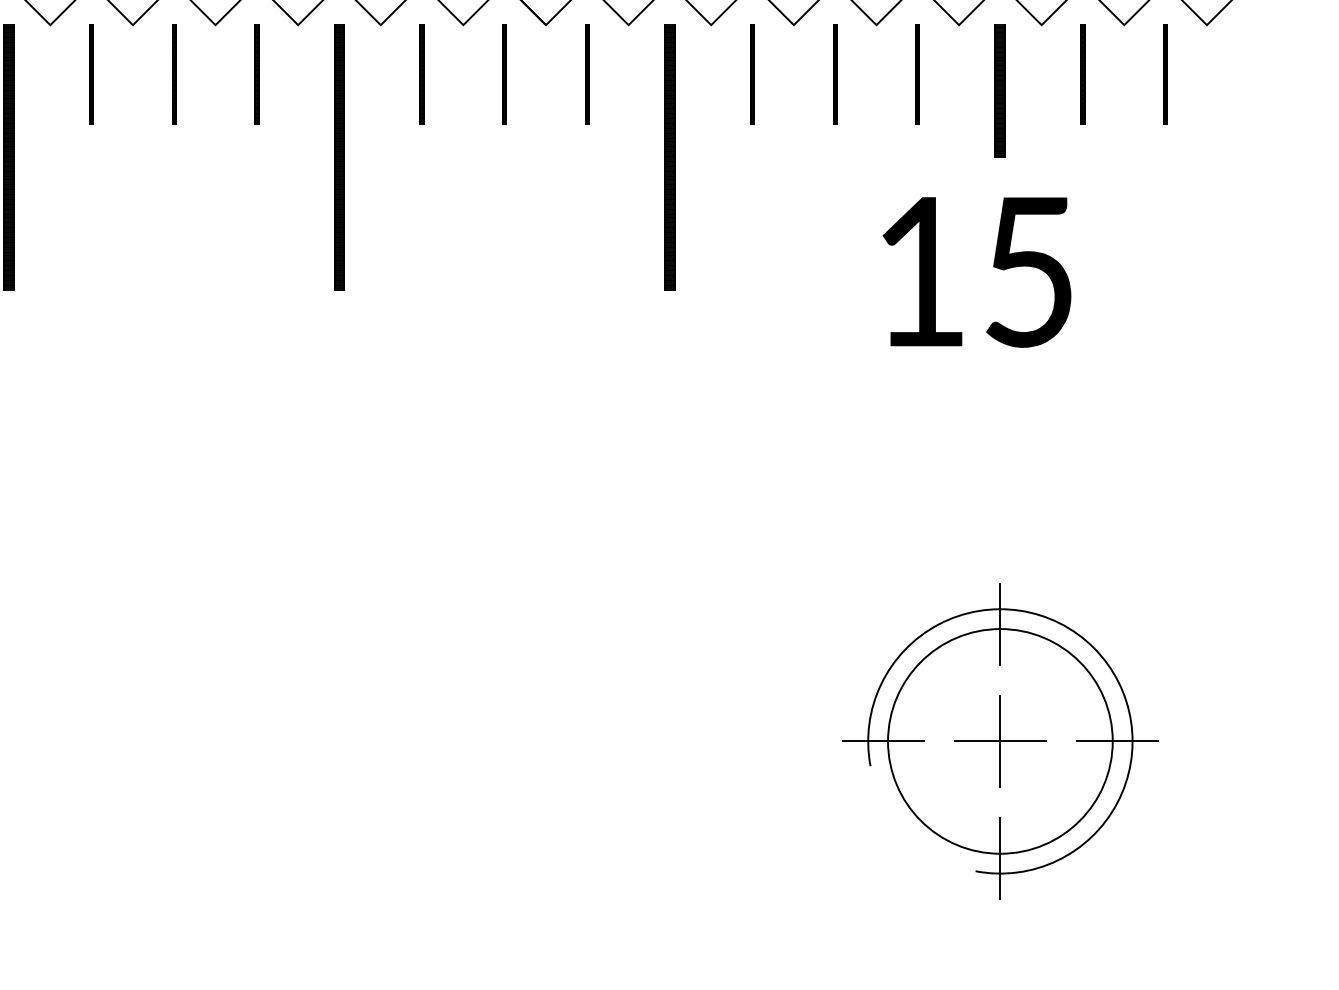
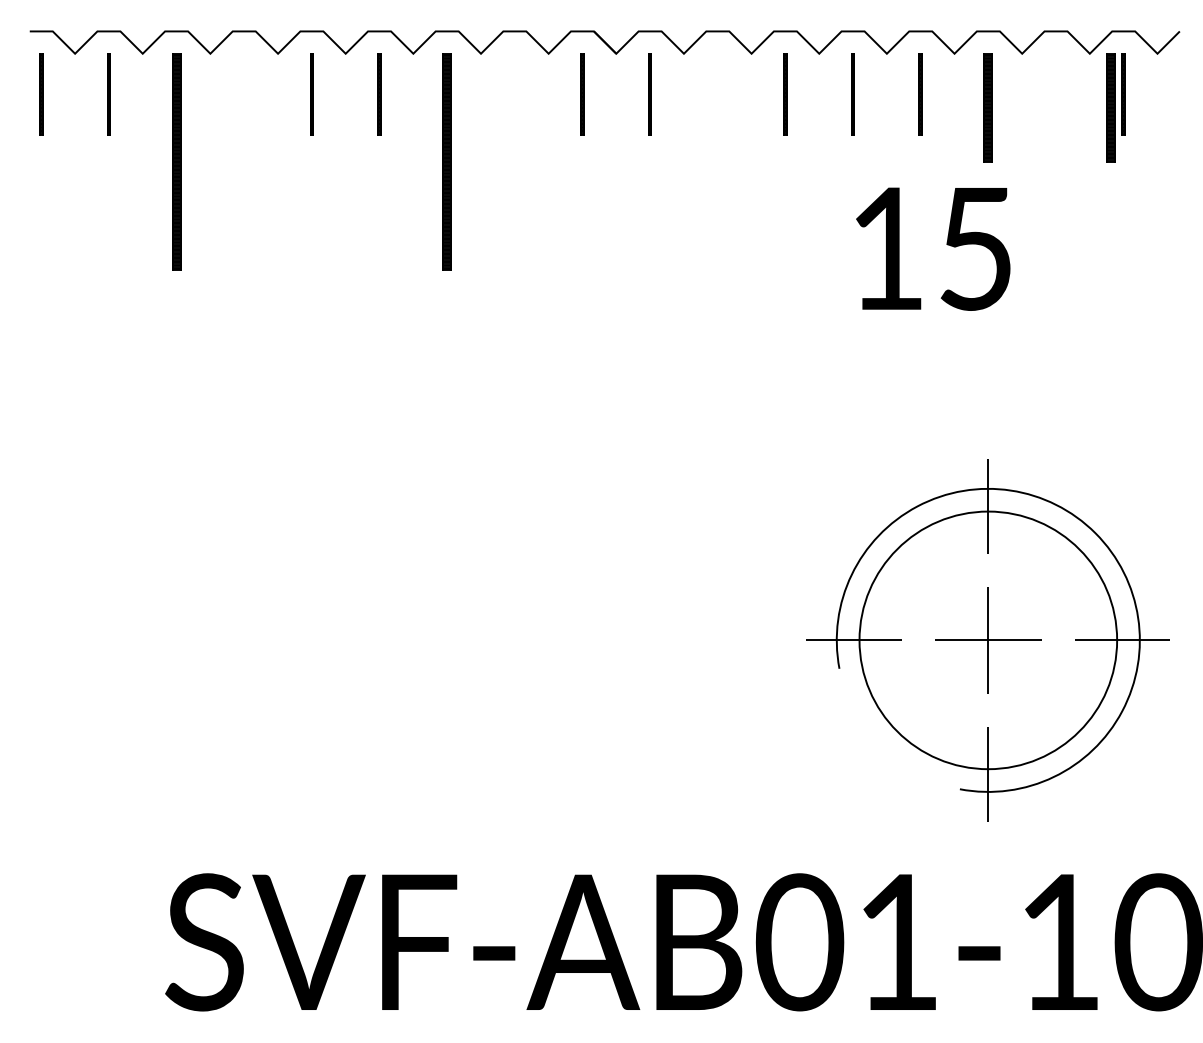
line: (91, 74) -> (244, 94), removed
line: (421, 74) -> (514, 94), removed
line: (1082, 74) -> (1055, 94), removed
part: (1149, 90) -> (1110, 107), added
part: (669, 156) -> (717, 161), removed
text: (977, 271) -> (933, 248), moved
part: (1000, 740) -> (988, 639), size x1.4

